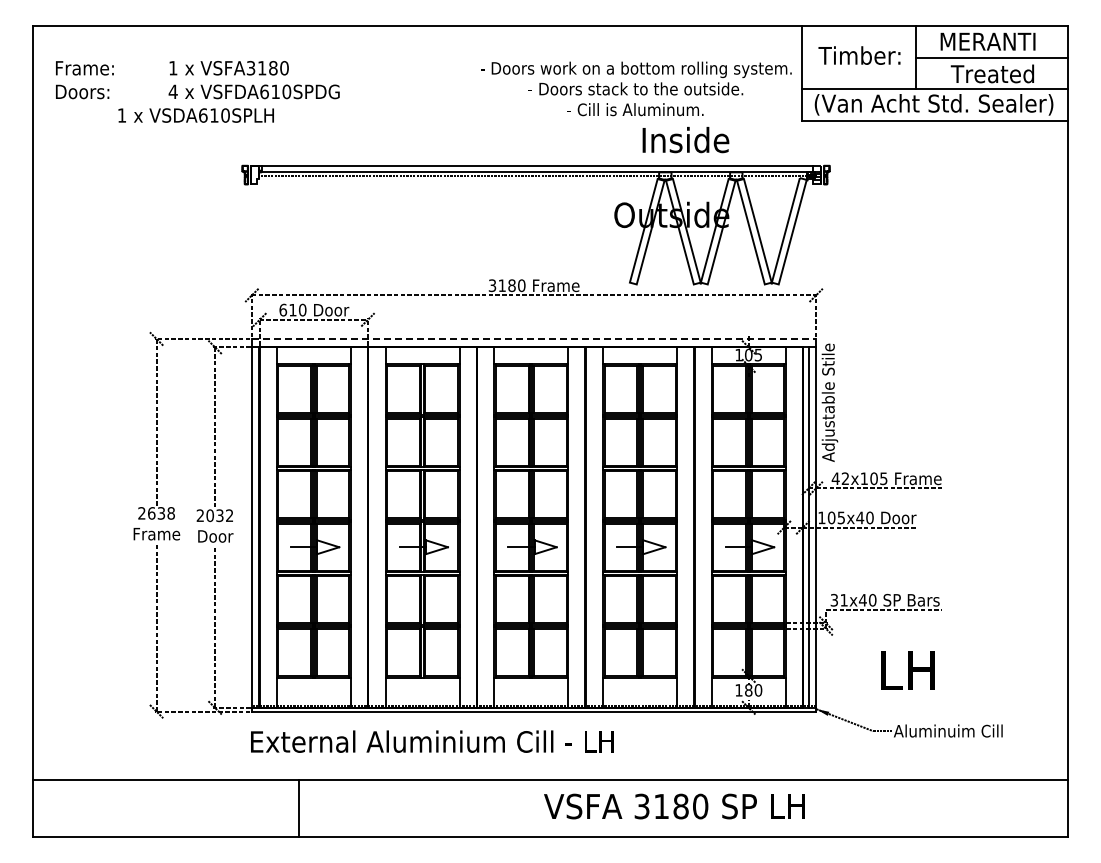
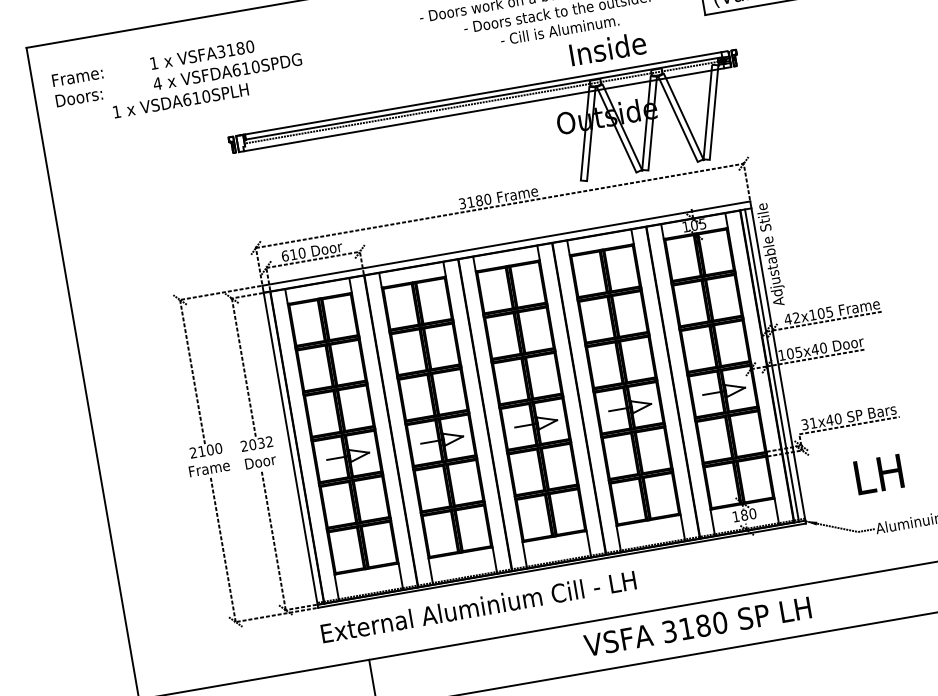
line: (534, 184) -> (483, 109), added
line: (534, 339) -> (506, 243), dashed -> solid
text: (161, 513) -> (210, 450), 2638 -> 2100

